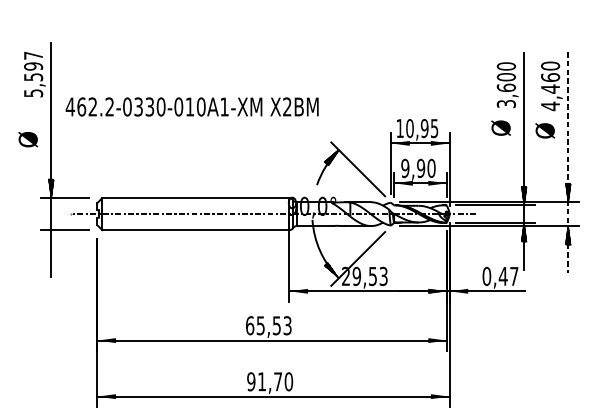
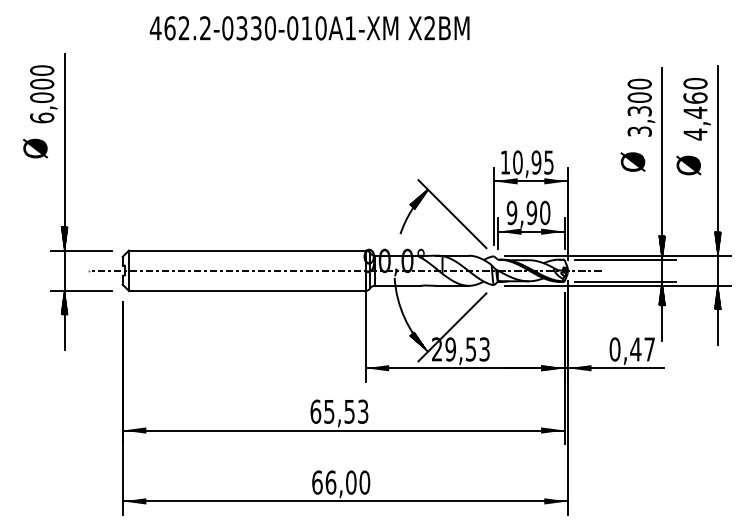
text: (33, 74) -> (42, 94), 5,597 -> 6,000
text: (506, 87) -> (639, 110), 3,600 -> 3,300
text: (192, 107) -> (309, 28), moved
text: (28, 139) -> (35, 148), moved
line: (567, 162) -> (717, 205), dashed -> solid
hatch: (51, 239) -> (64, 302), added
text: (264, 381) -> (334, 482), 91,70 -> 66,00

